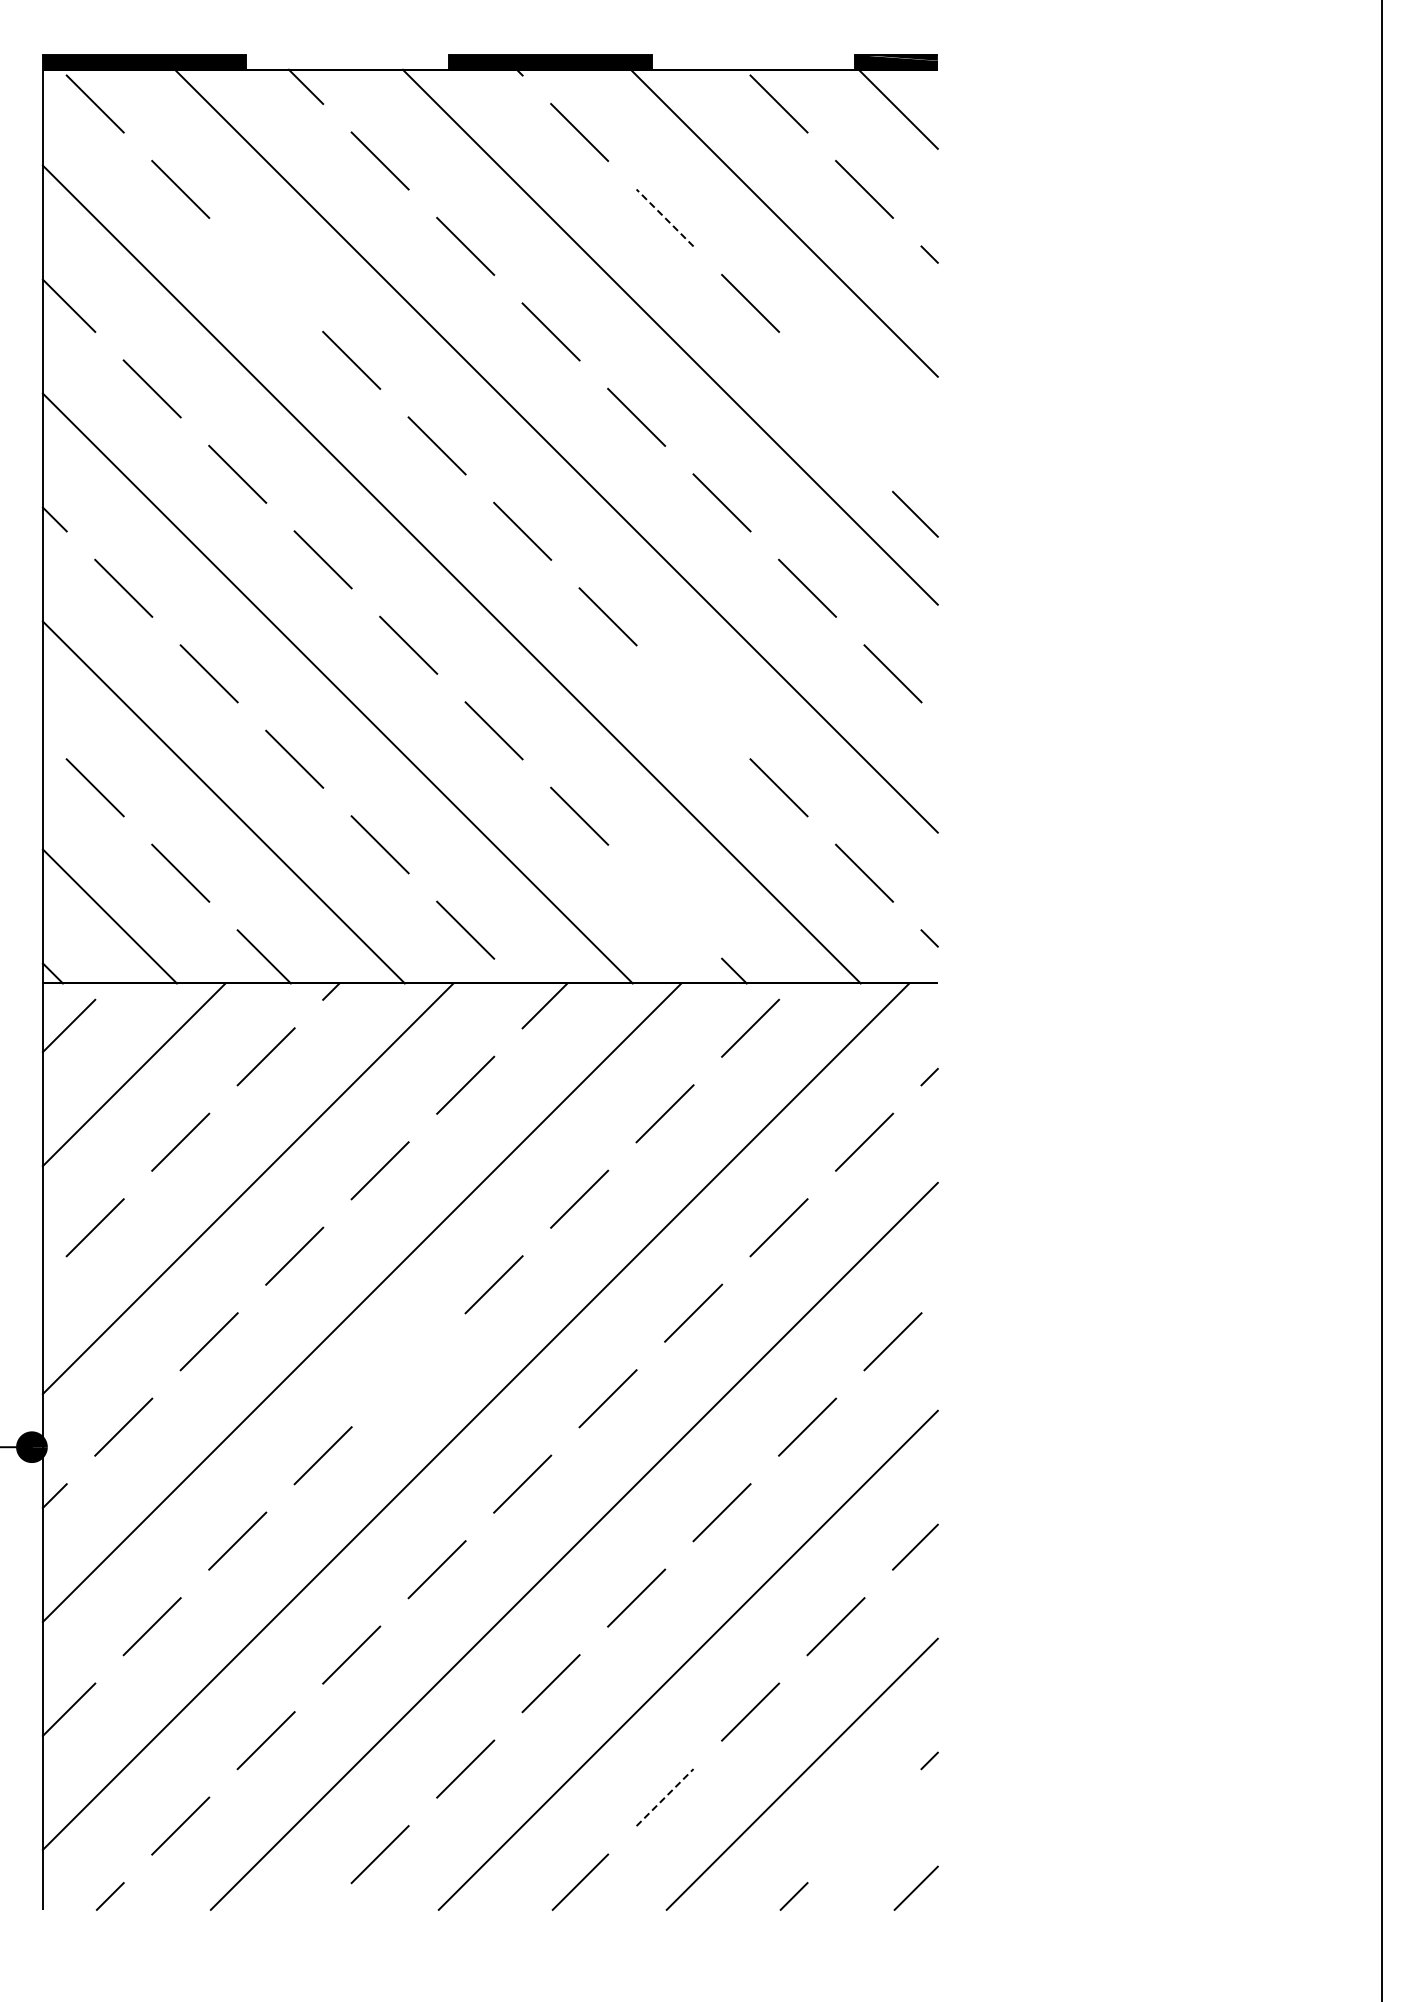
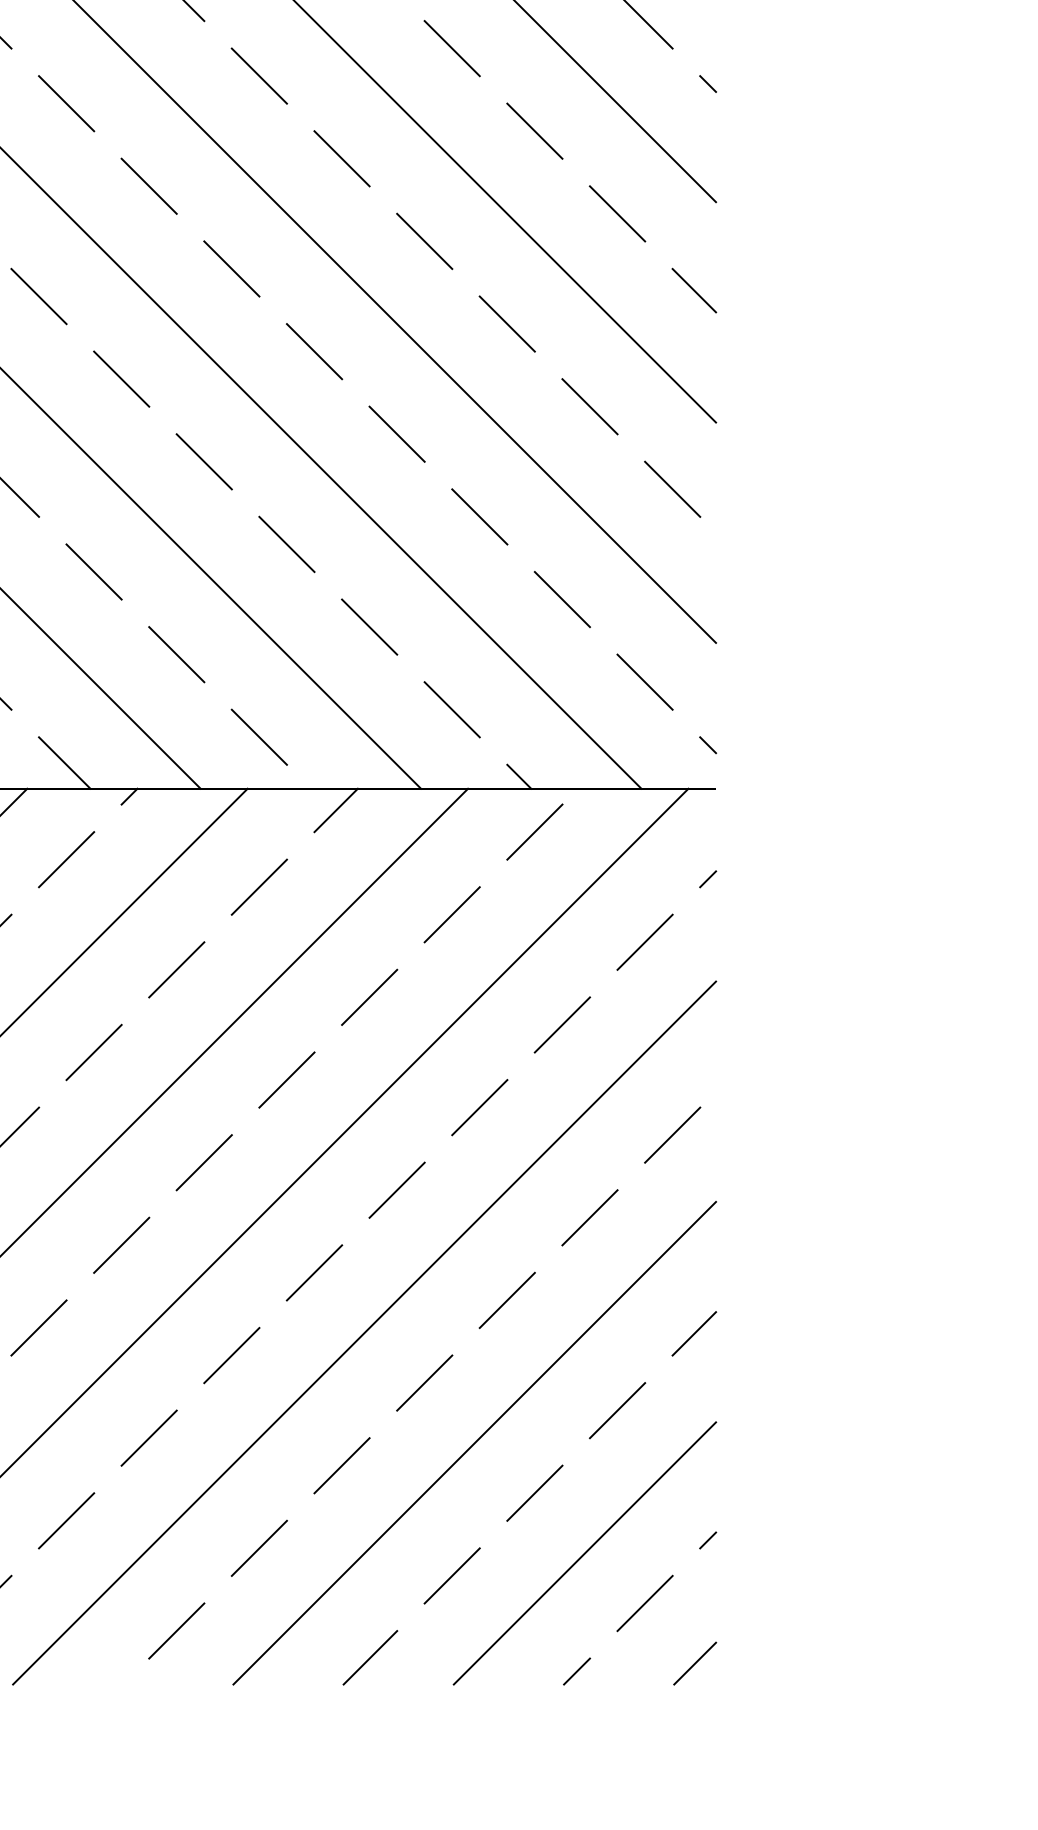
line: (664, 217) -> (451, 48), dashed -> solid
line: (265, 274) -> (65, 103), added
line: (835, 388) -> (617, 213), added
line: (915, 514) -> (694, 290), moved
line: (693, 701) -> (479, 516), added
line: (664, 901) -> (451, 709), added
line: (408, 1369) -> (204, 1162), added
line: (665, 1797) -> (452, 1575), dashed -> solid
line: (864, 1825) -> (645, 1602), added

